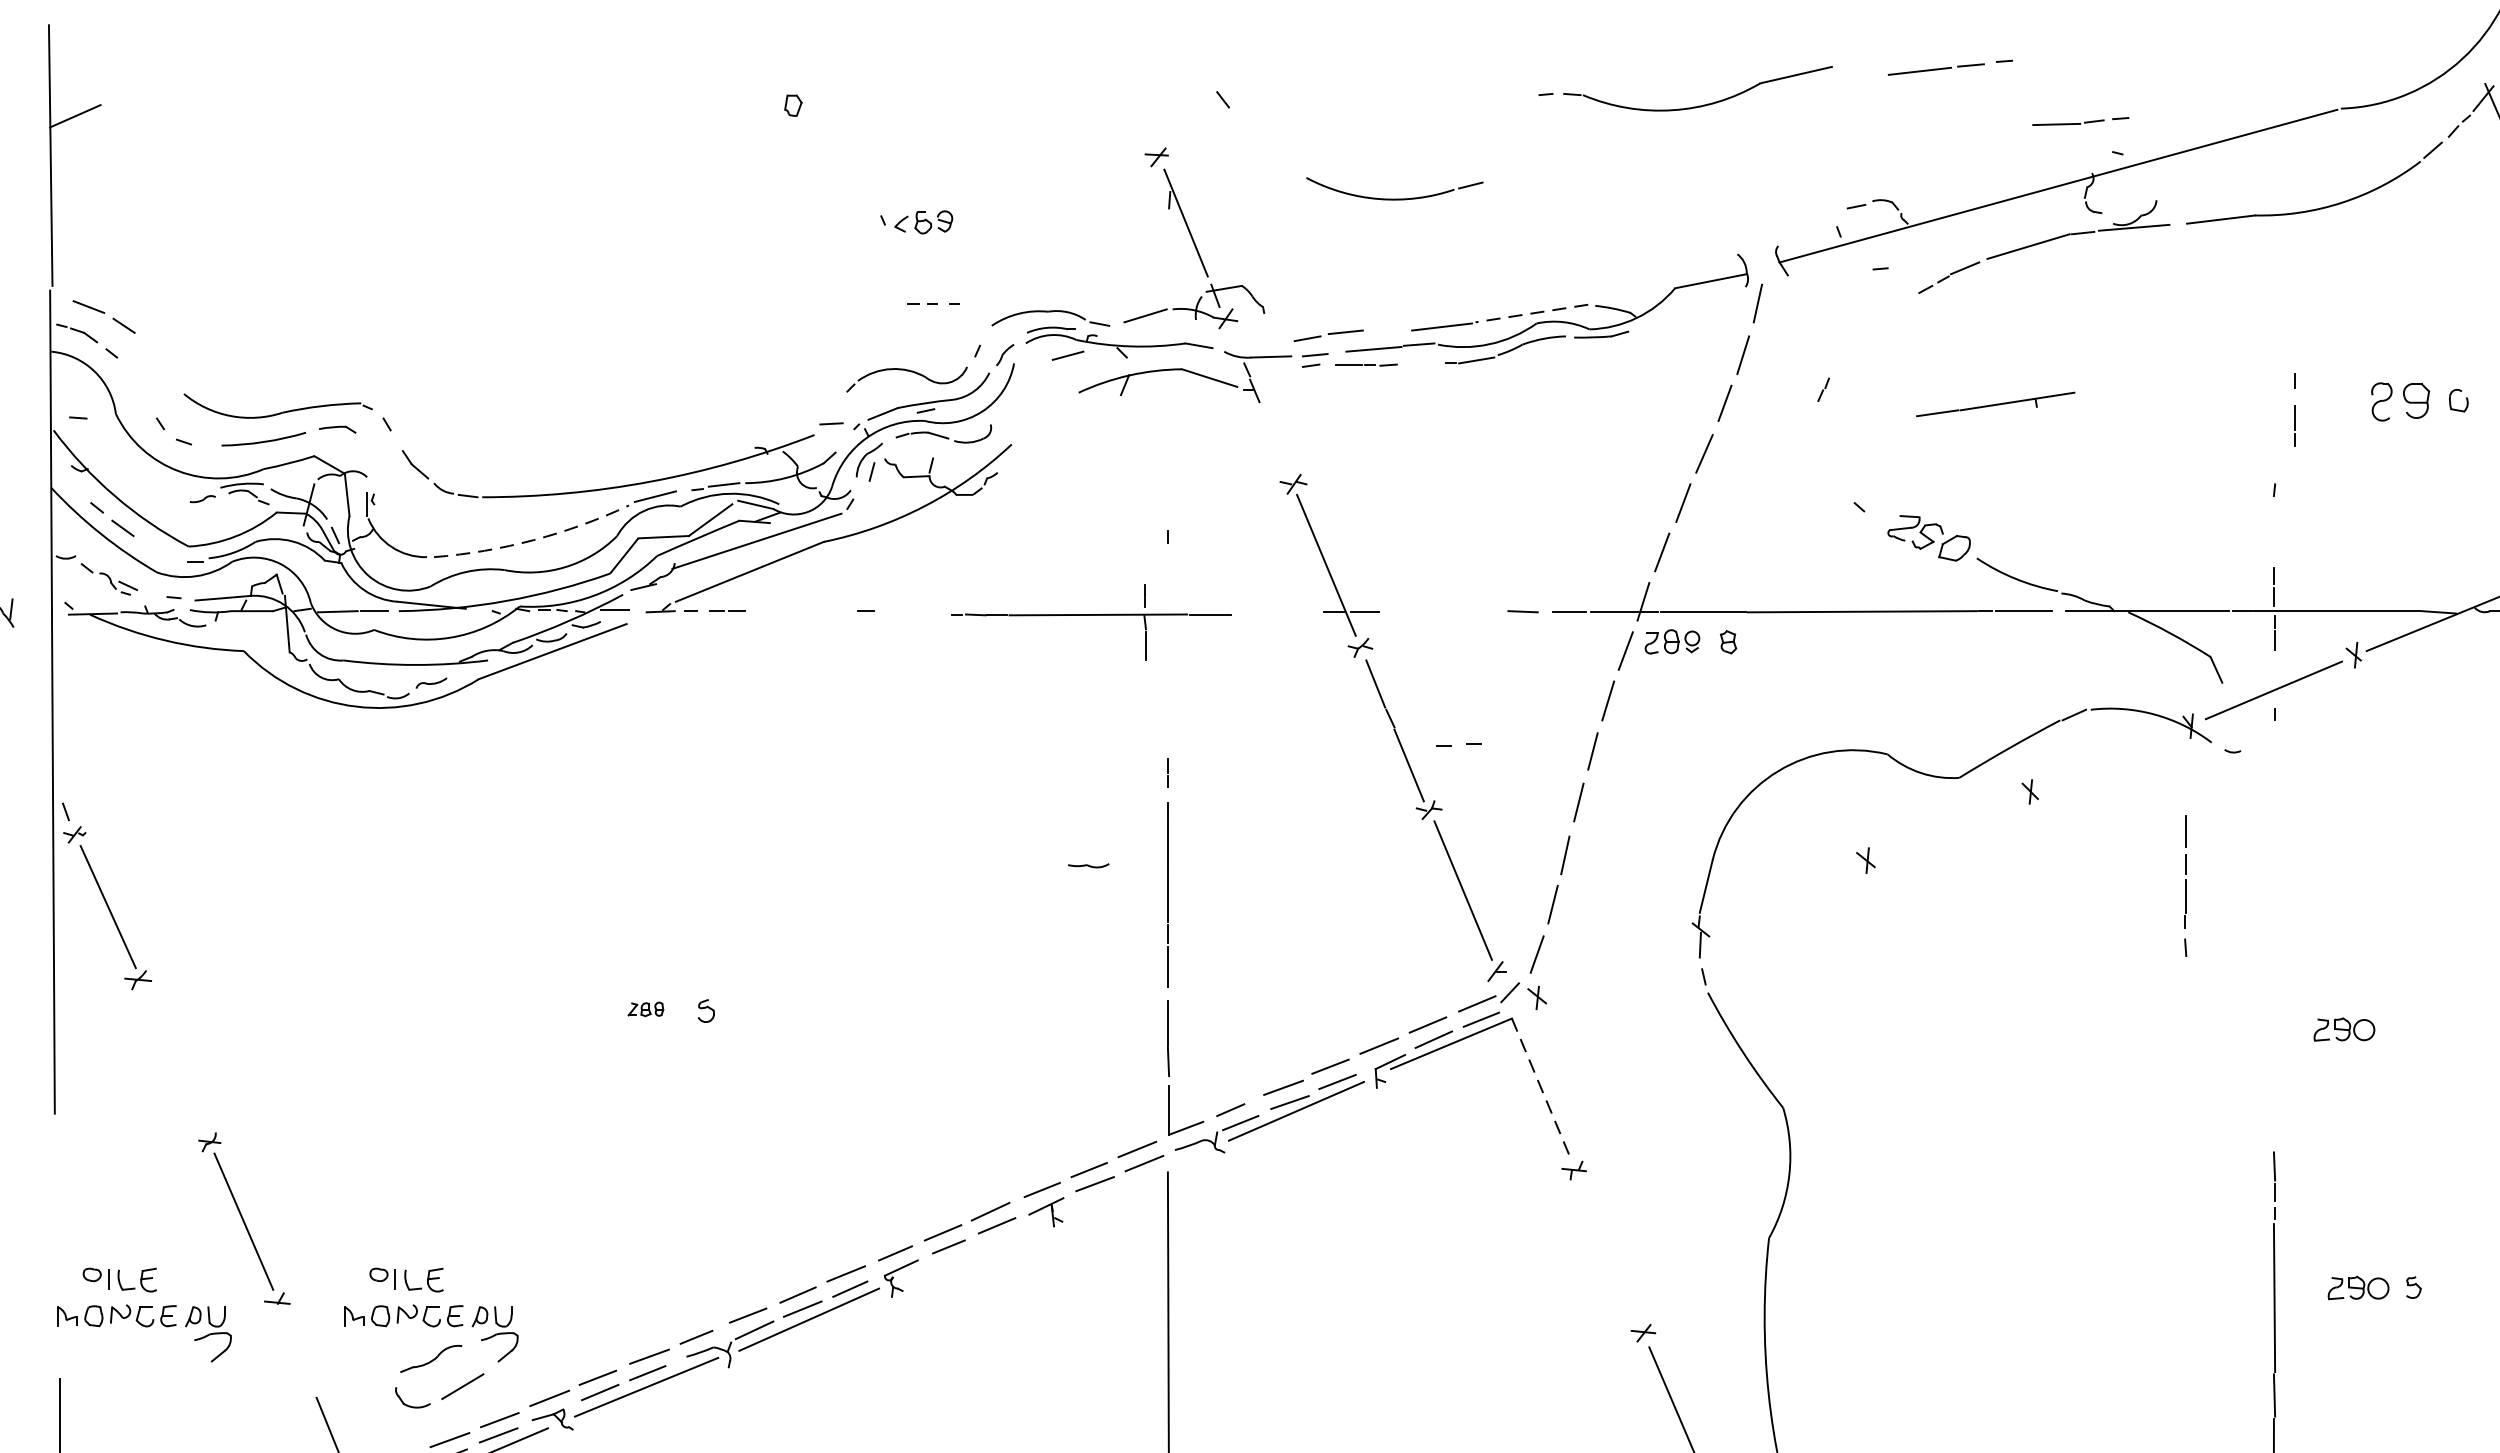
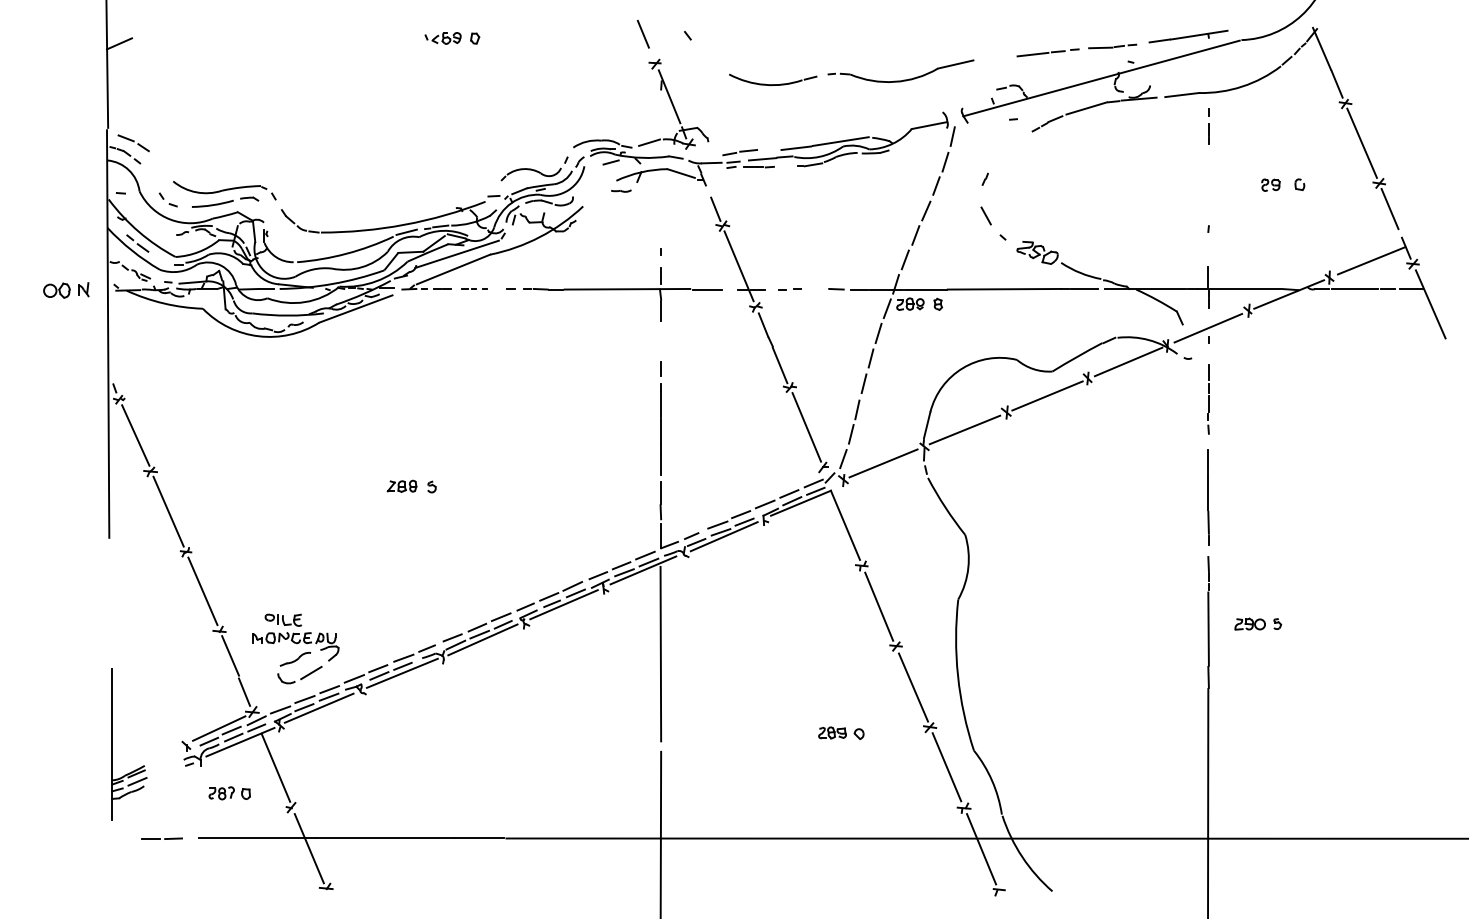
line: (1949, 67) -> (1047, 52), moved
line: (1131, 95) -> (642, 33), added
part: (1690, 105) -> (903, 79), moved
part: (915, 222) -> (442, 38), moved
line: (933, 303) -> (474, 288), moved
line: (1531, 313) -> (840, 141), dashed -> solid
part: (2399, 400) -> (1270, 184), size x0.62
part: (1995, 404) -> (1188, 36), moved
line: (2294, 410) -> (1208, 126), moved
line: (1278, 448) -> (715, 208), added
line: (1824, 462) -> (985, 215), added
arc: (533, 539) -> (346, 253), dashed -> solid
part: (1091, 622) -> (622, 294), size x1.43
part: (1458, 745) -> (789, 289), moved
line: (2112, 757) -> (1128, 361), added
line: (1949, 826) -> (1047, 395), added
line: (1089, 864) -> (621, 190), moved
line: (2185, 886) -> (1208, 399), moved
line: (1781, 894) -> (964, 429), added
line: (1618, 963) -> (883, 463), added
part: (644, 1007) -> (401, 485), size x1.67
part: (2342, 1028) -> (1242, 495), removed
line: (2274, 1032) -> (1208, 497), added
line: (174, 1060) -> (168, 511), added
line: (1541, 1088) -> (845, 525), dashed -> solid
line: (1133, 1179) -> (643, 570), added
line: (971, 1248) -> (563, 604), added
line: (1609, 1252) -> (879, 606), added
part: (144, 1314) -> (153, 637), removed
line: (299, 1351) -> (230, 655), added

